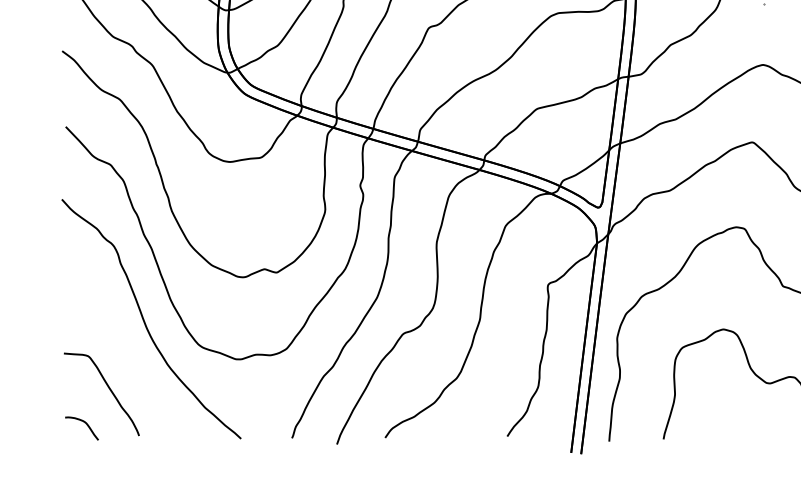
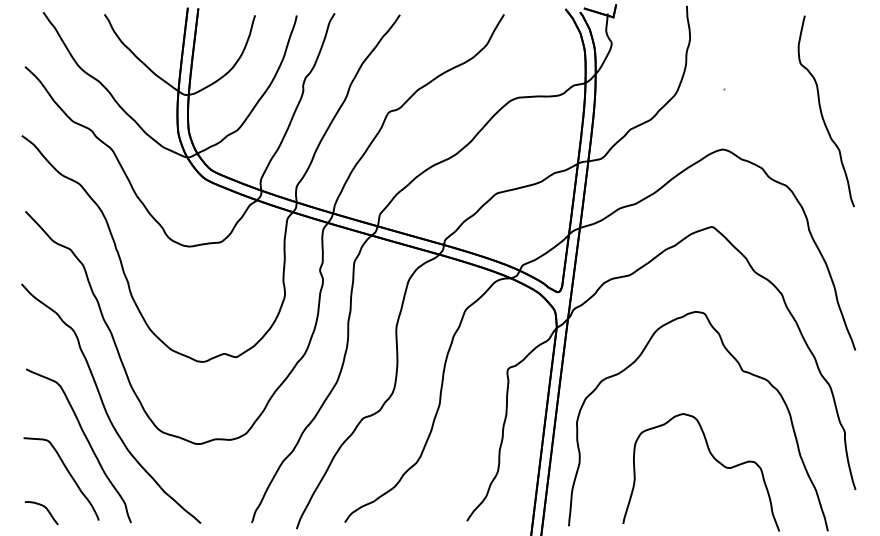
curve: (126, 355) -> (86, 440), added

